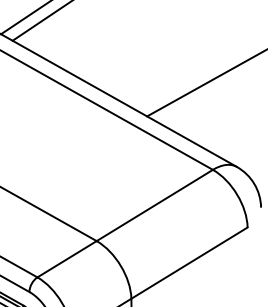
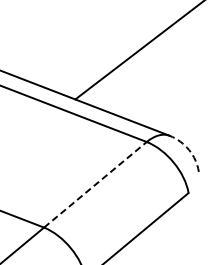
arc: (254, 184) -> (189, 150), solid -> dashed
line: (155, 205) -> (96, 184), solid -> dashed

